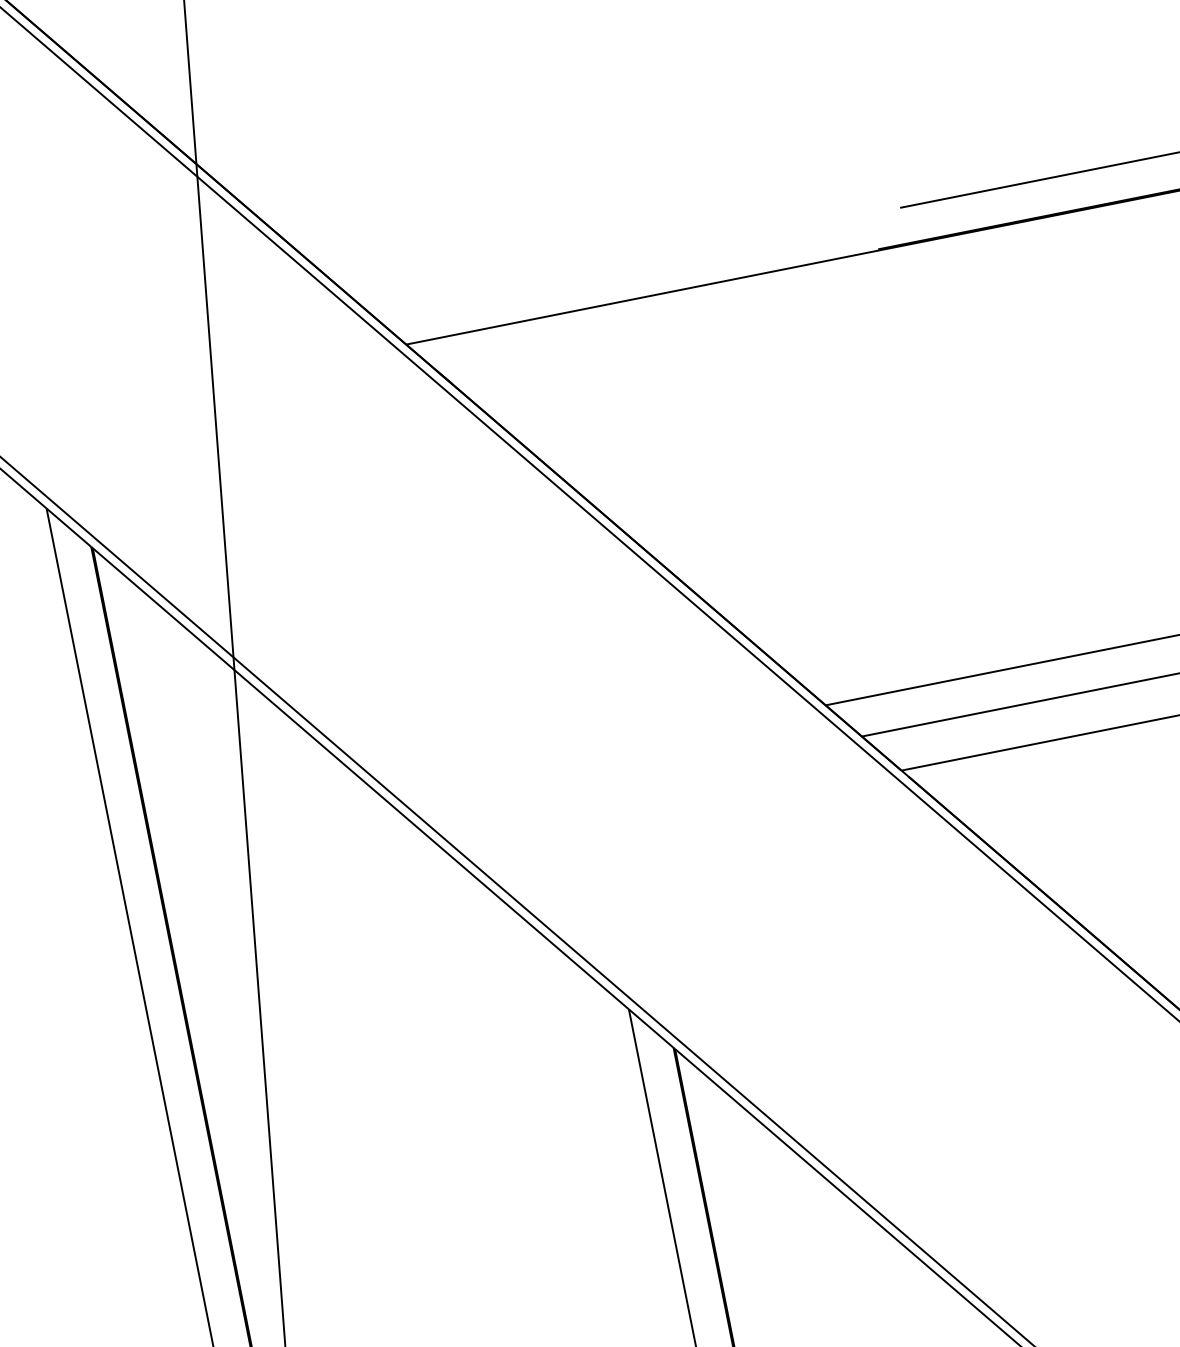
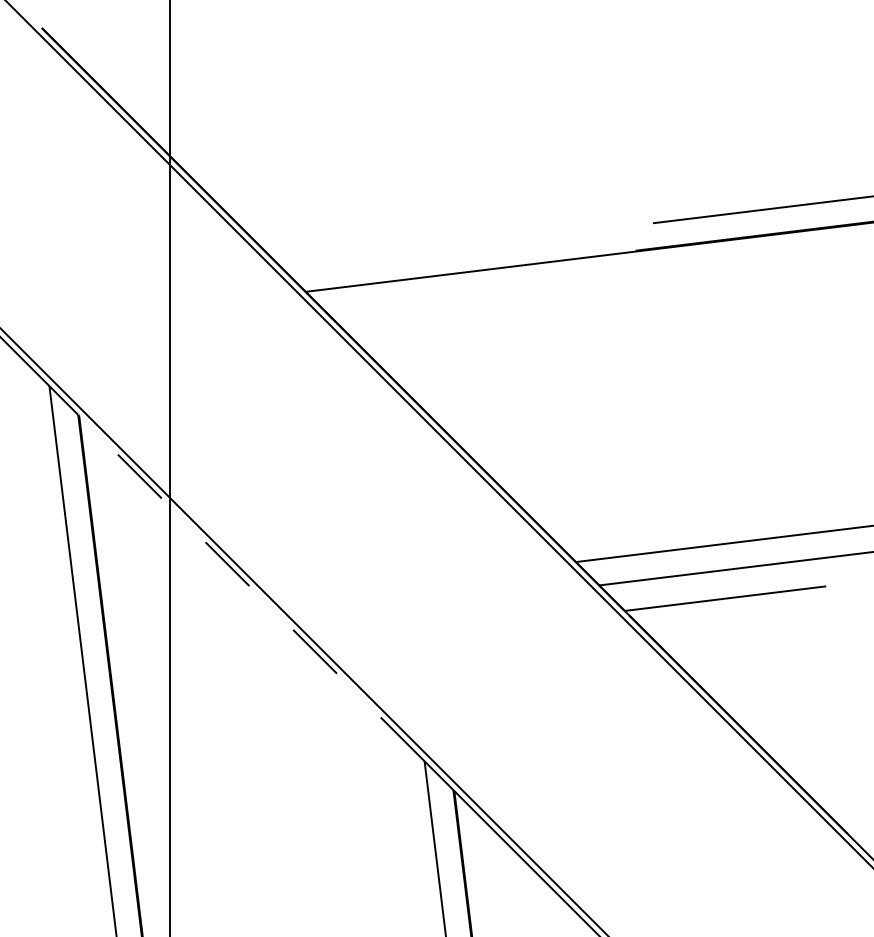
line: (360, 778) -> (251, 588), solid -> dashed

